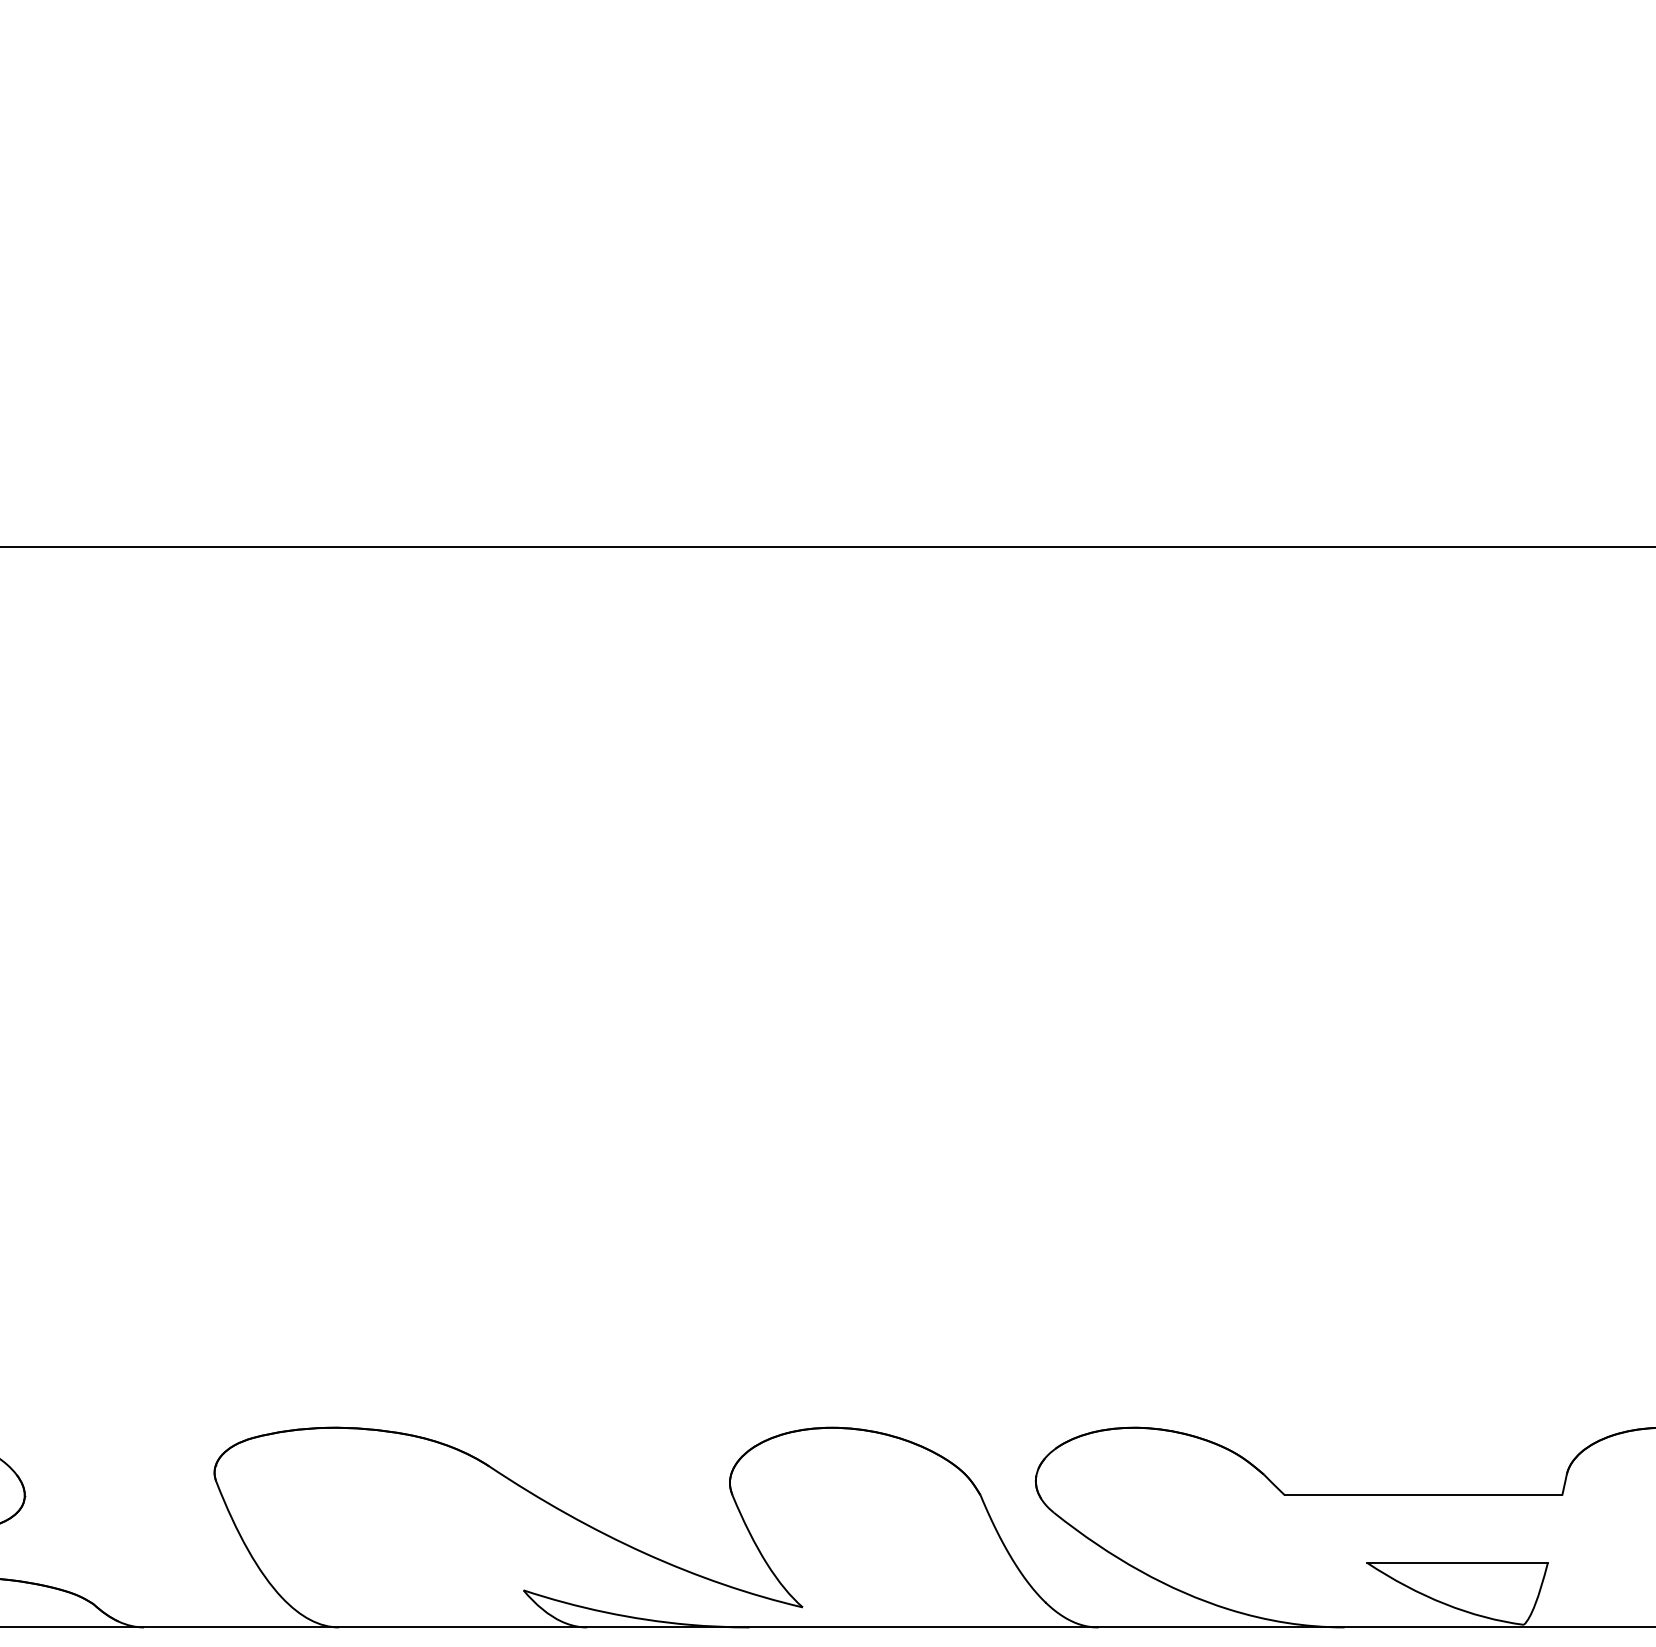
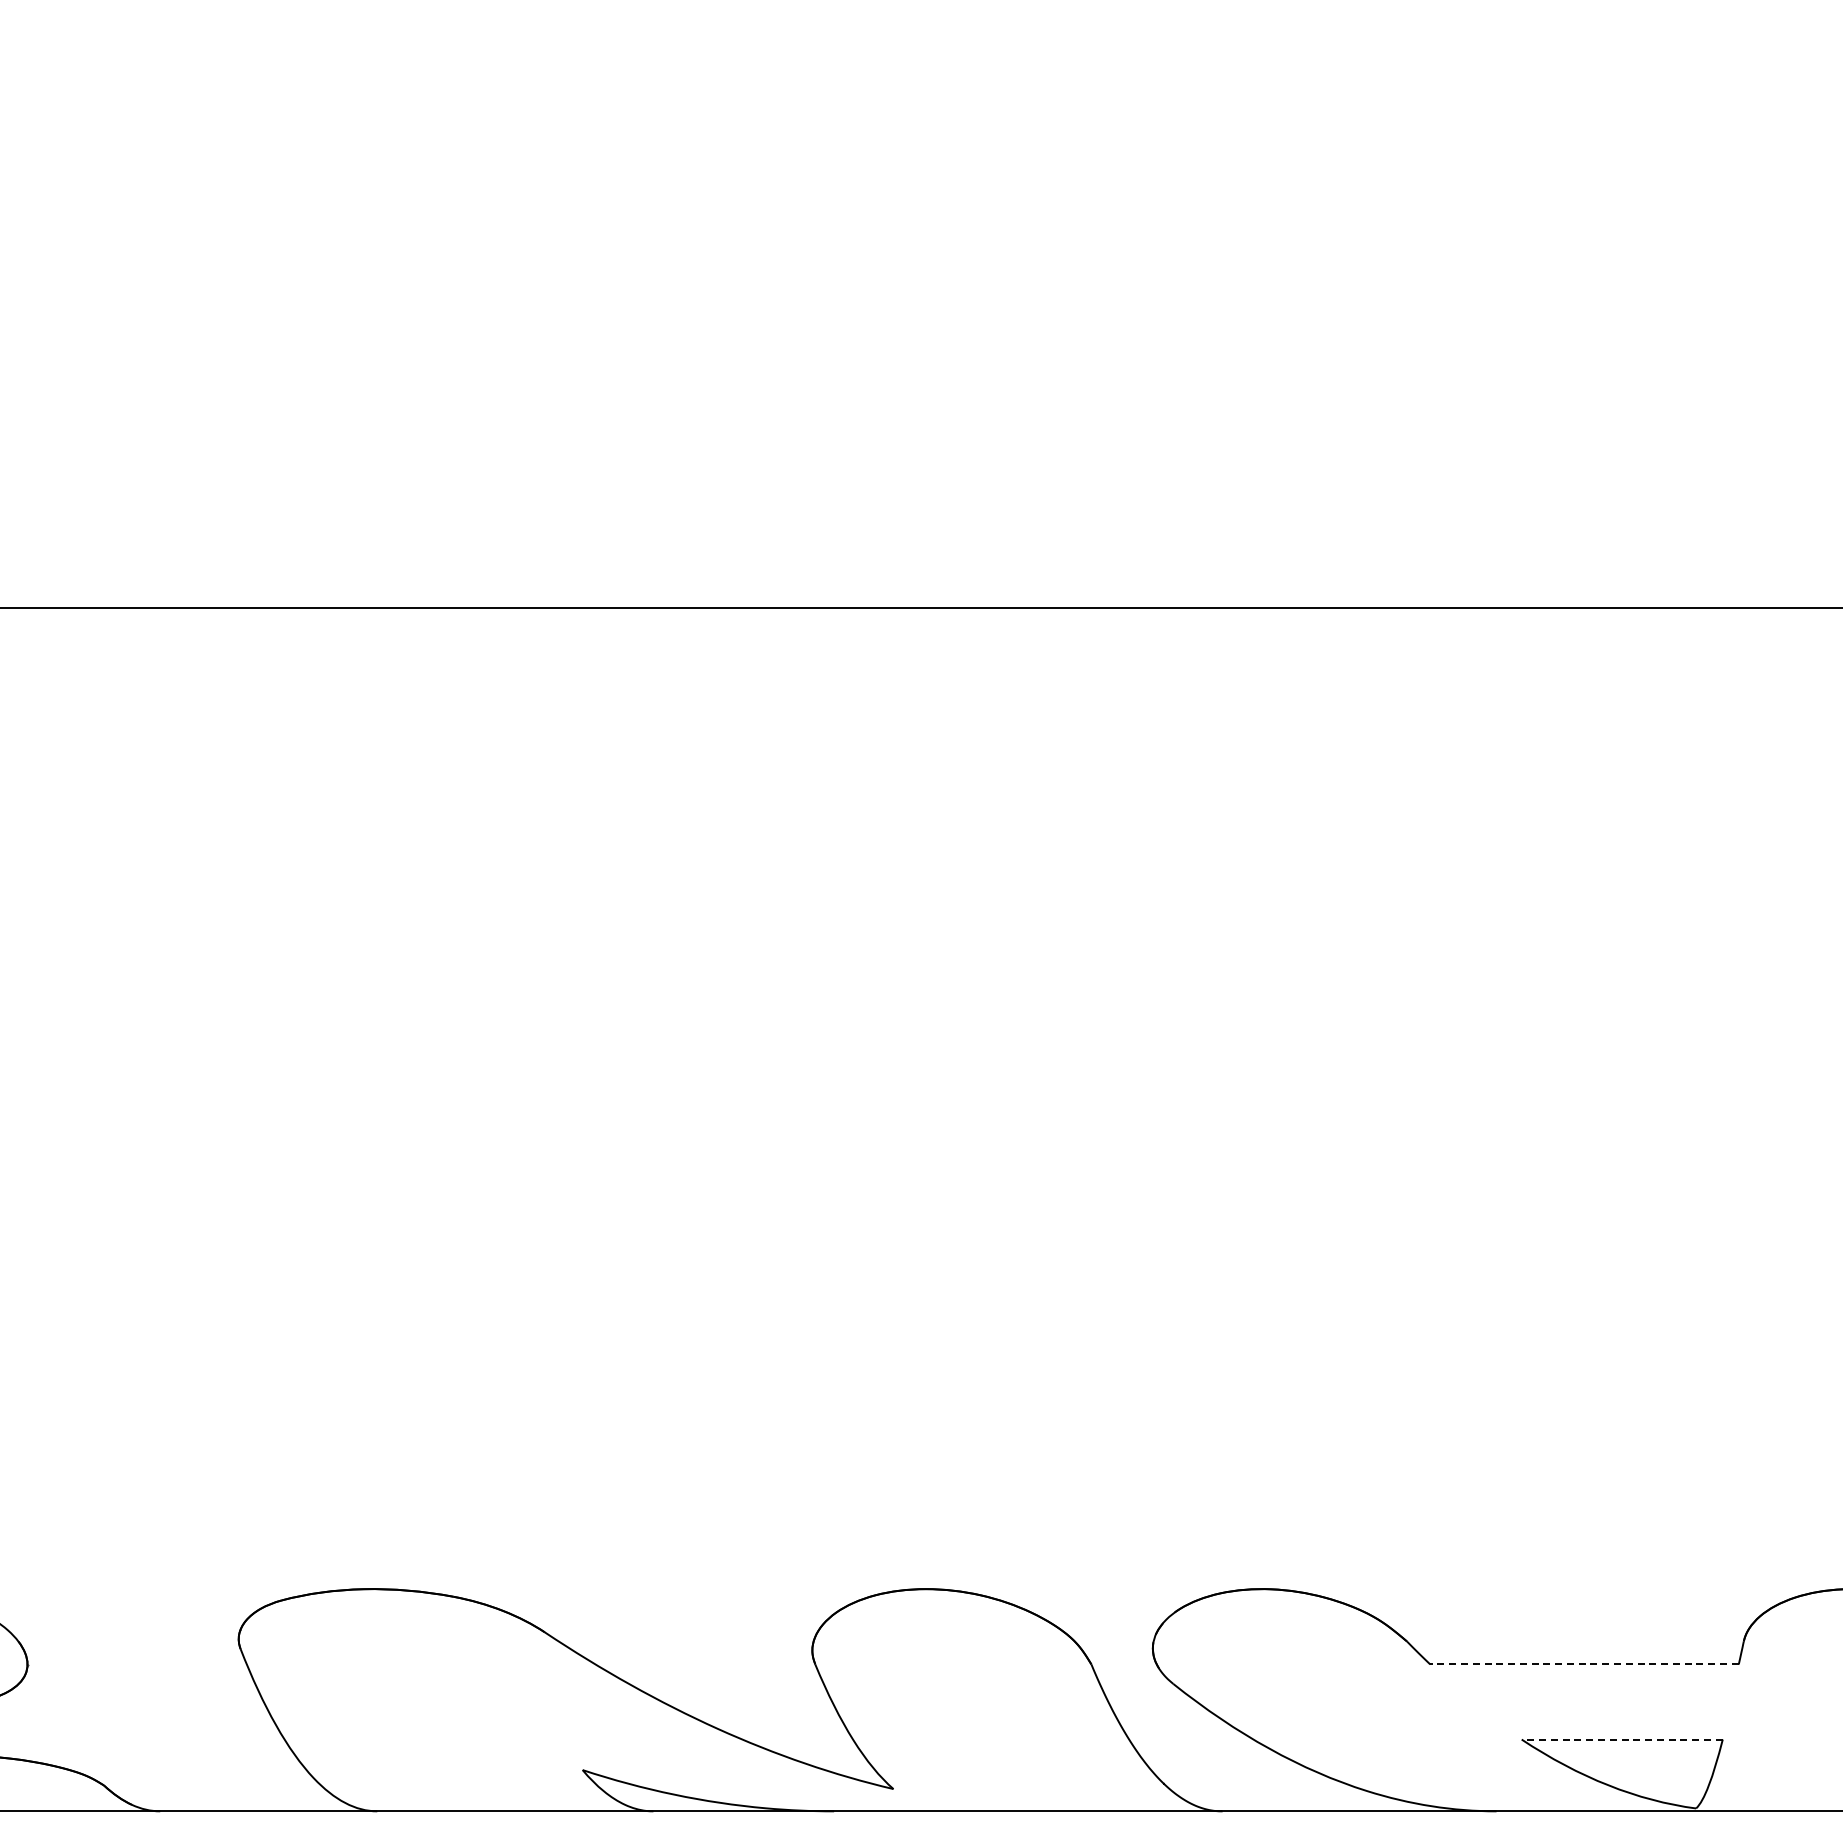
line: (1423, 1495) -> (1584, 1664), solid -> dashed
line: (1457, 1562) -> (1622, 1739), solid -> dashed

